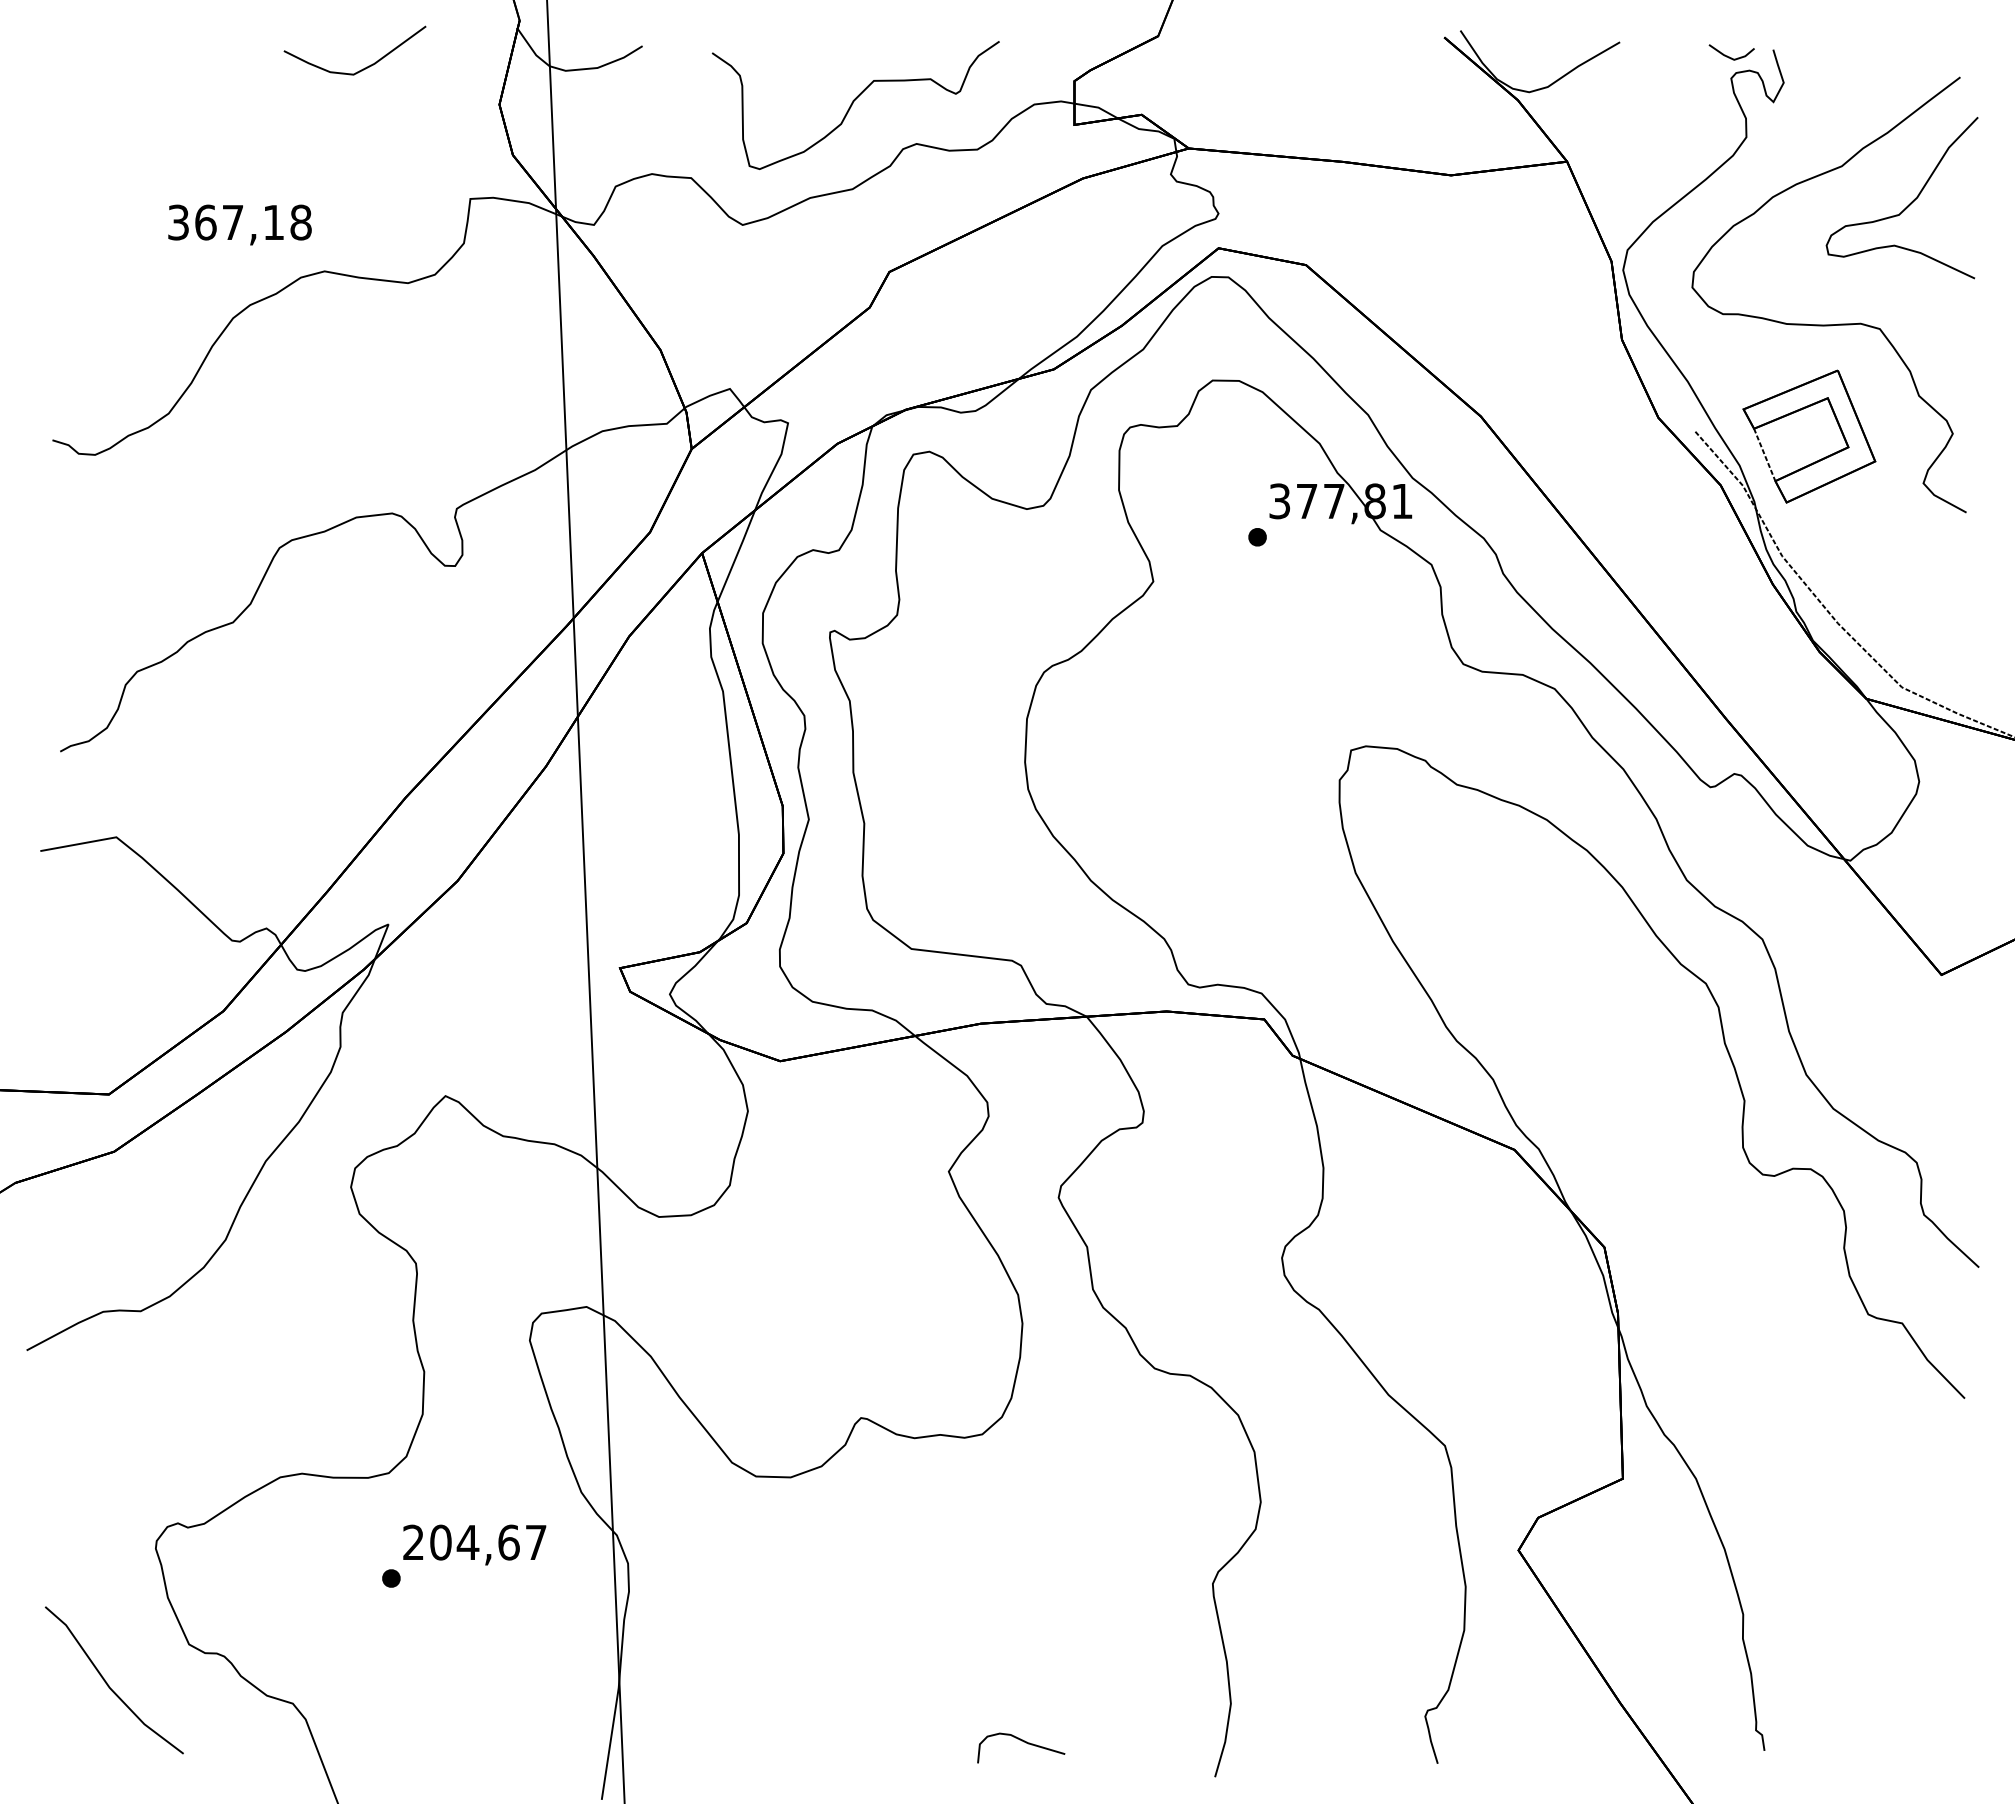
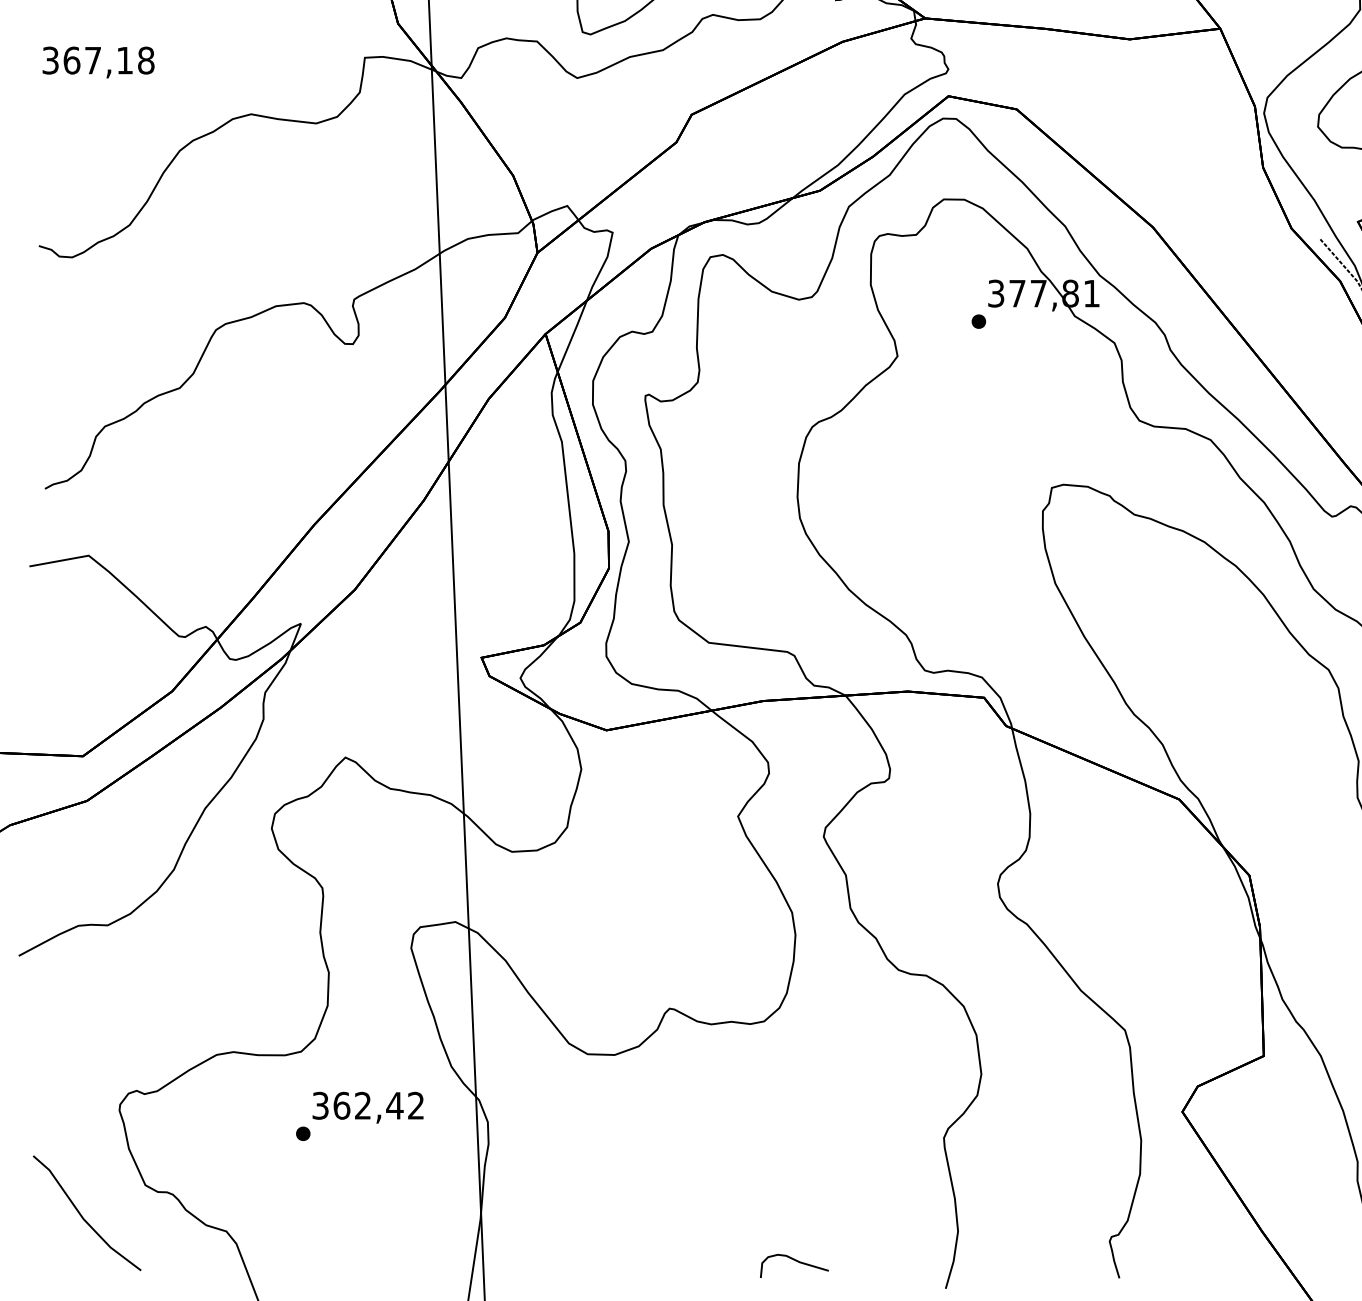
text: (239, 224) -> (98, 62), moved
text: (474, 1542) -> (368, 1105), 204,67 -> 362,42

